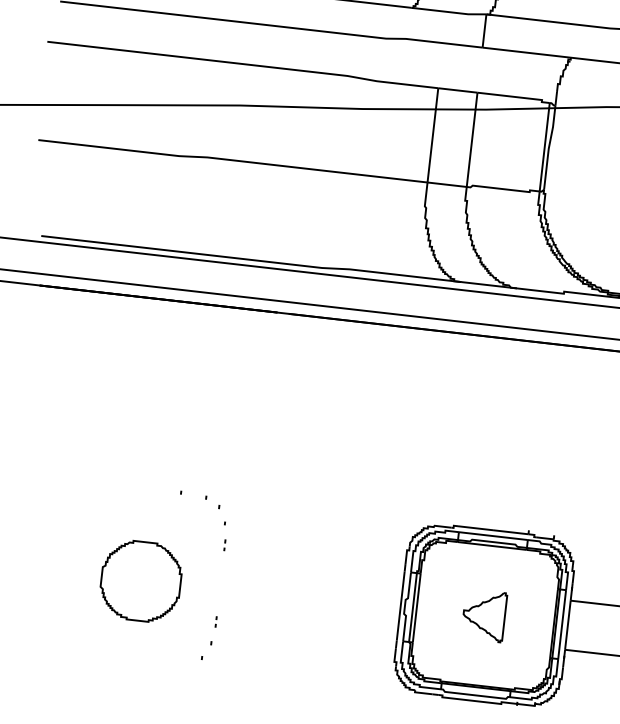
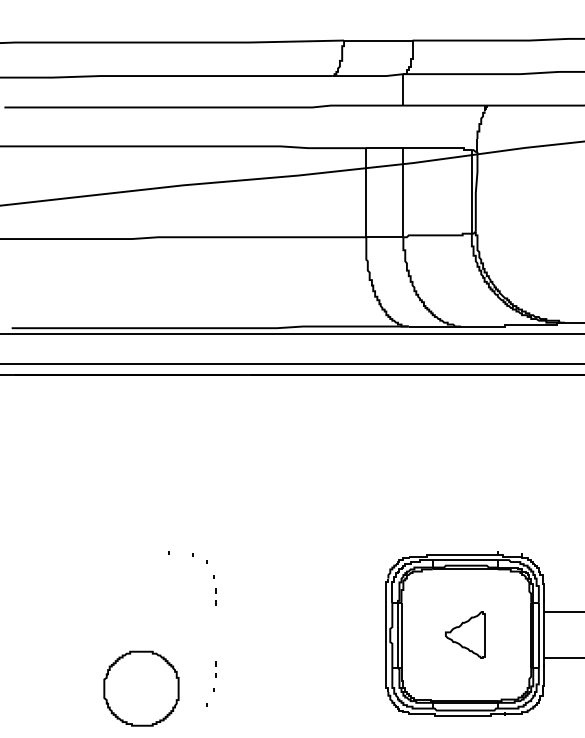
part: (224, 545) -> (215, 597), size x1.6
part: (141, 581) -> (141, 688), moved
part: (215, 621) -> (215, 669), size x1.6

